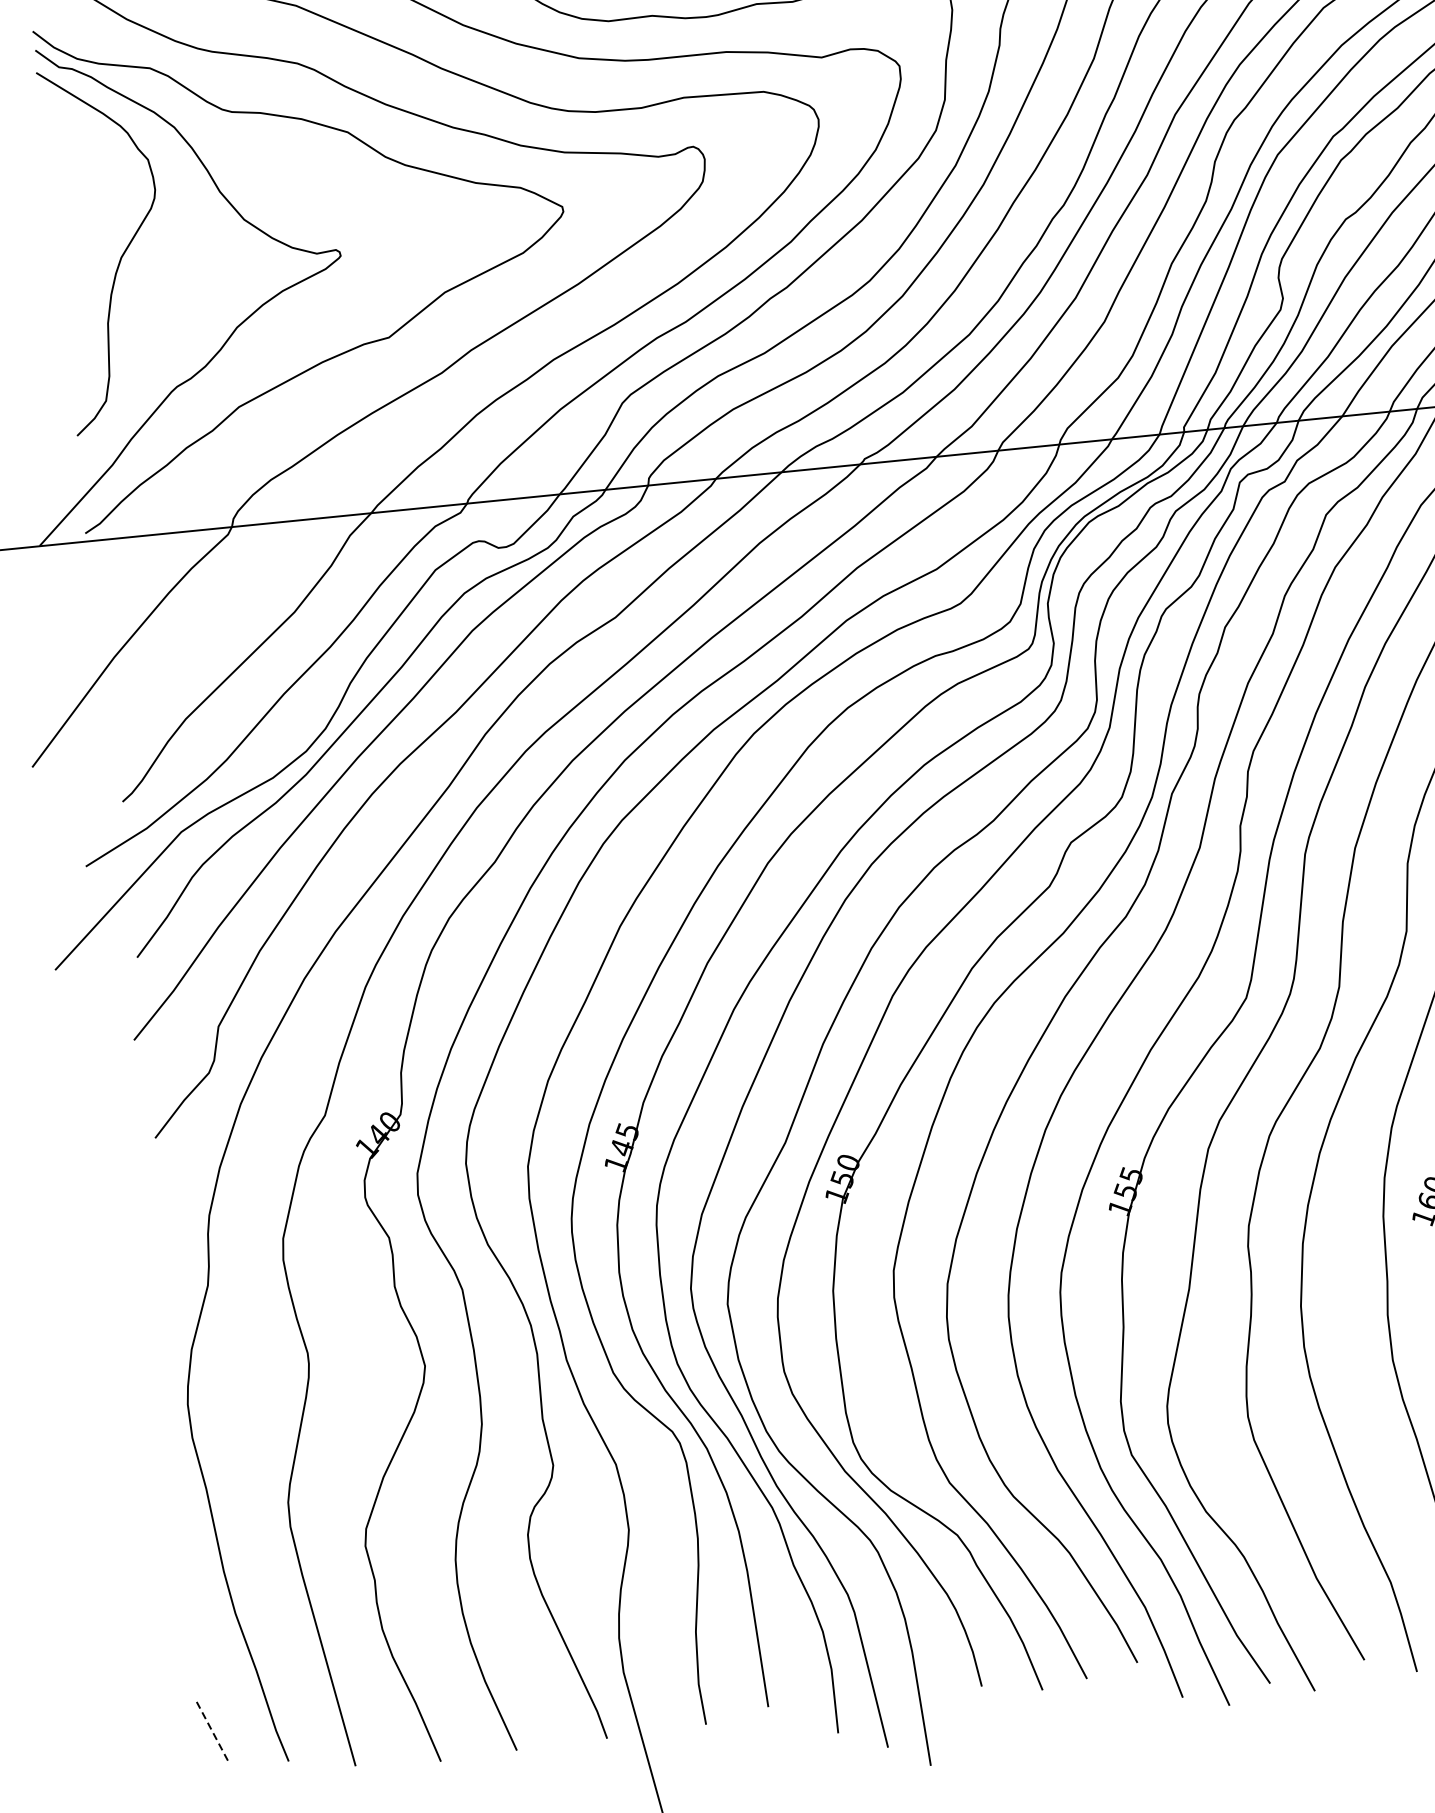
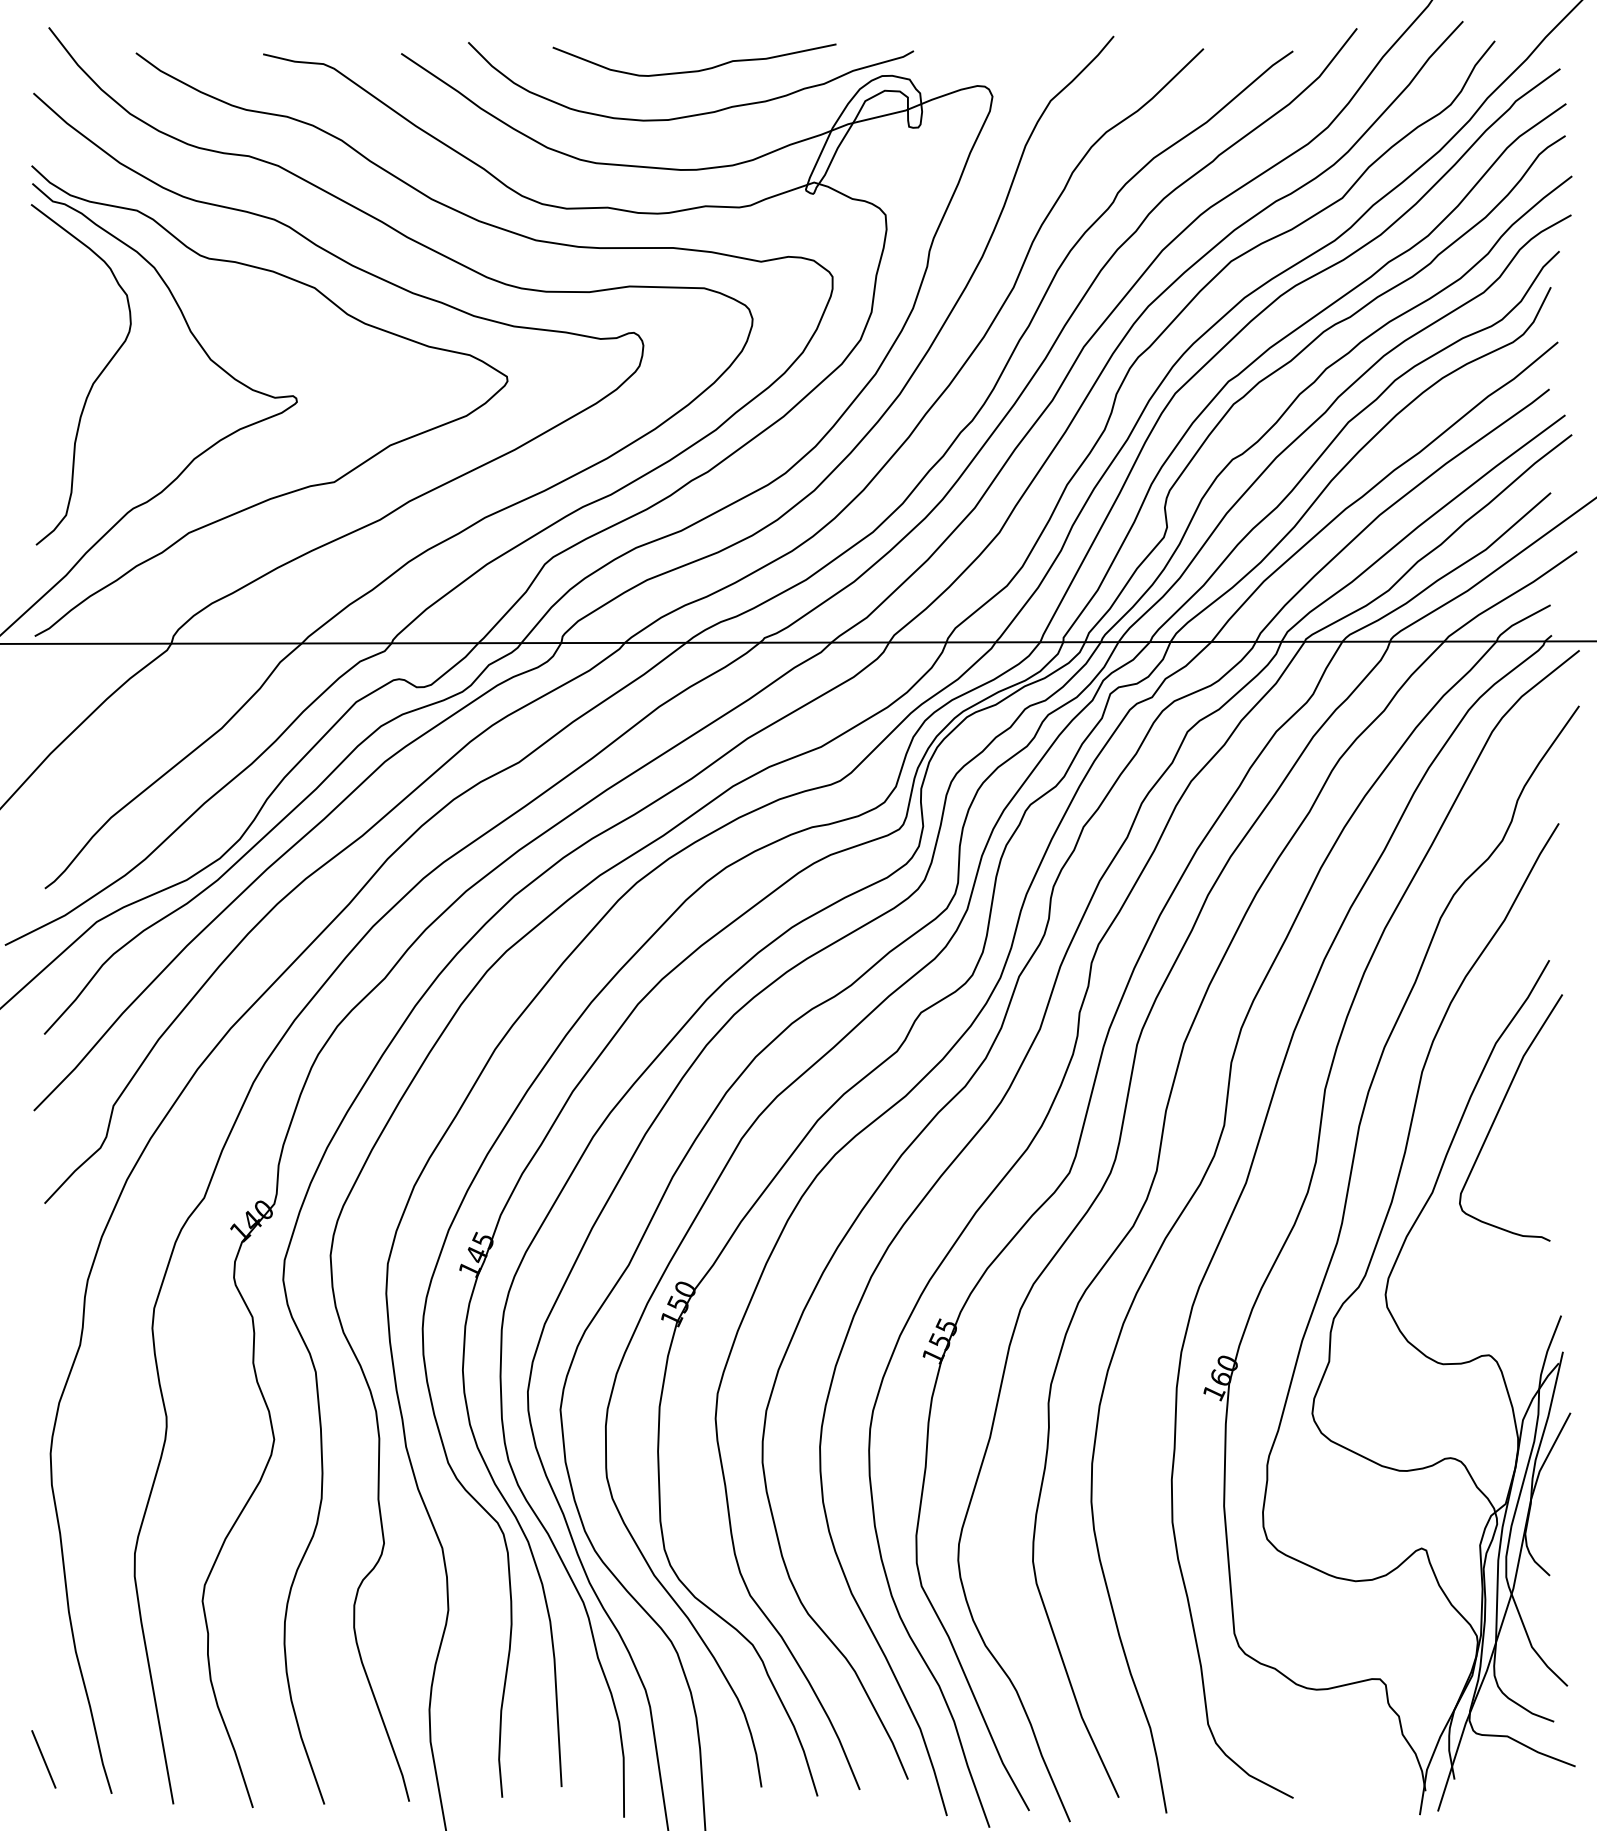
line: (213, 1731) -> (44, 1759), dashed -> solid

